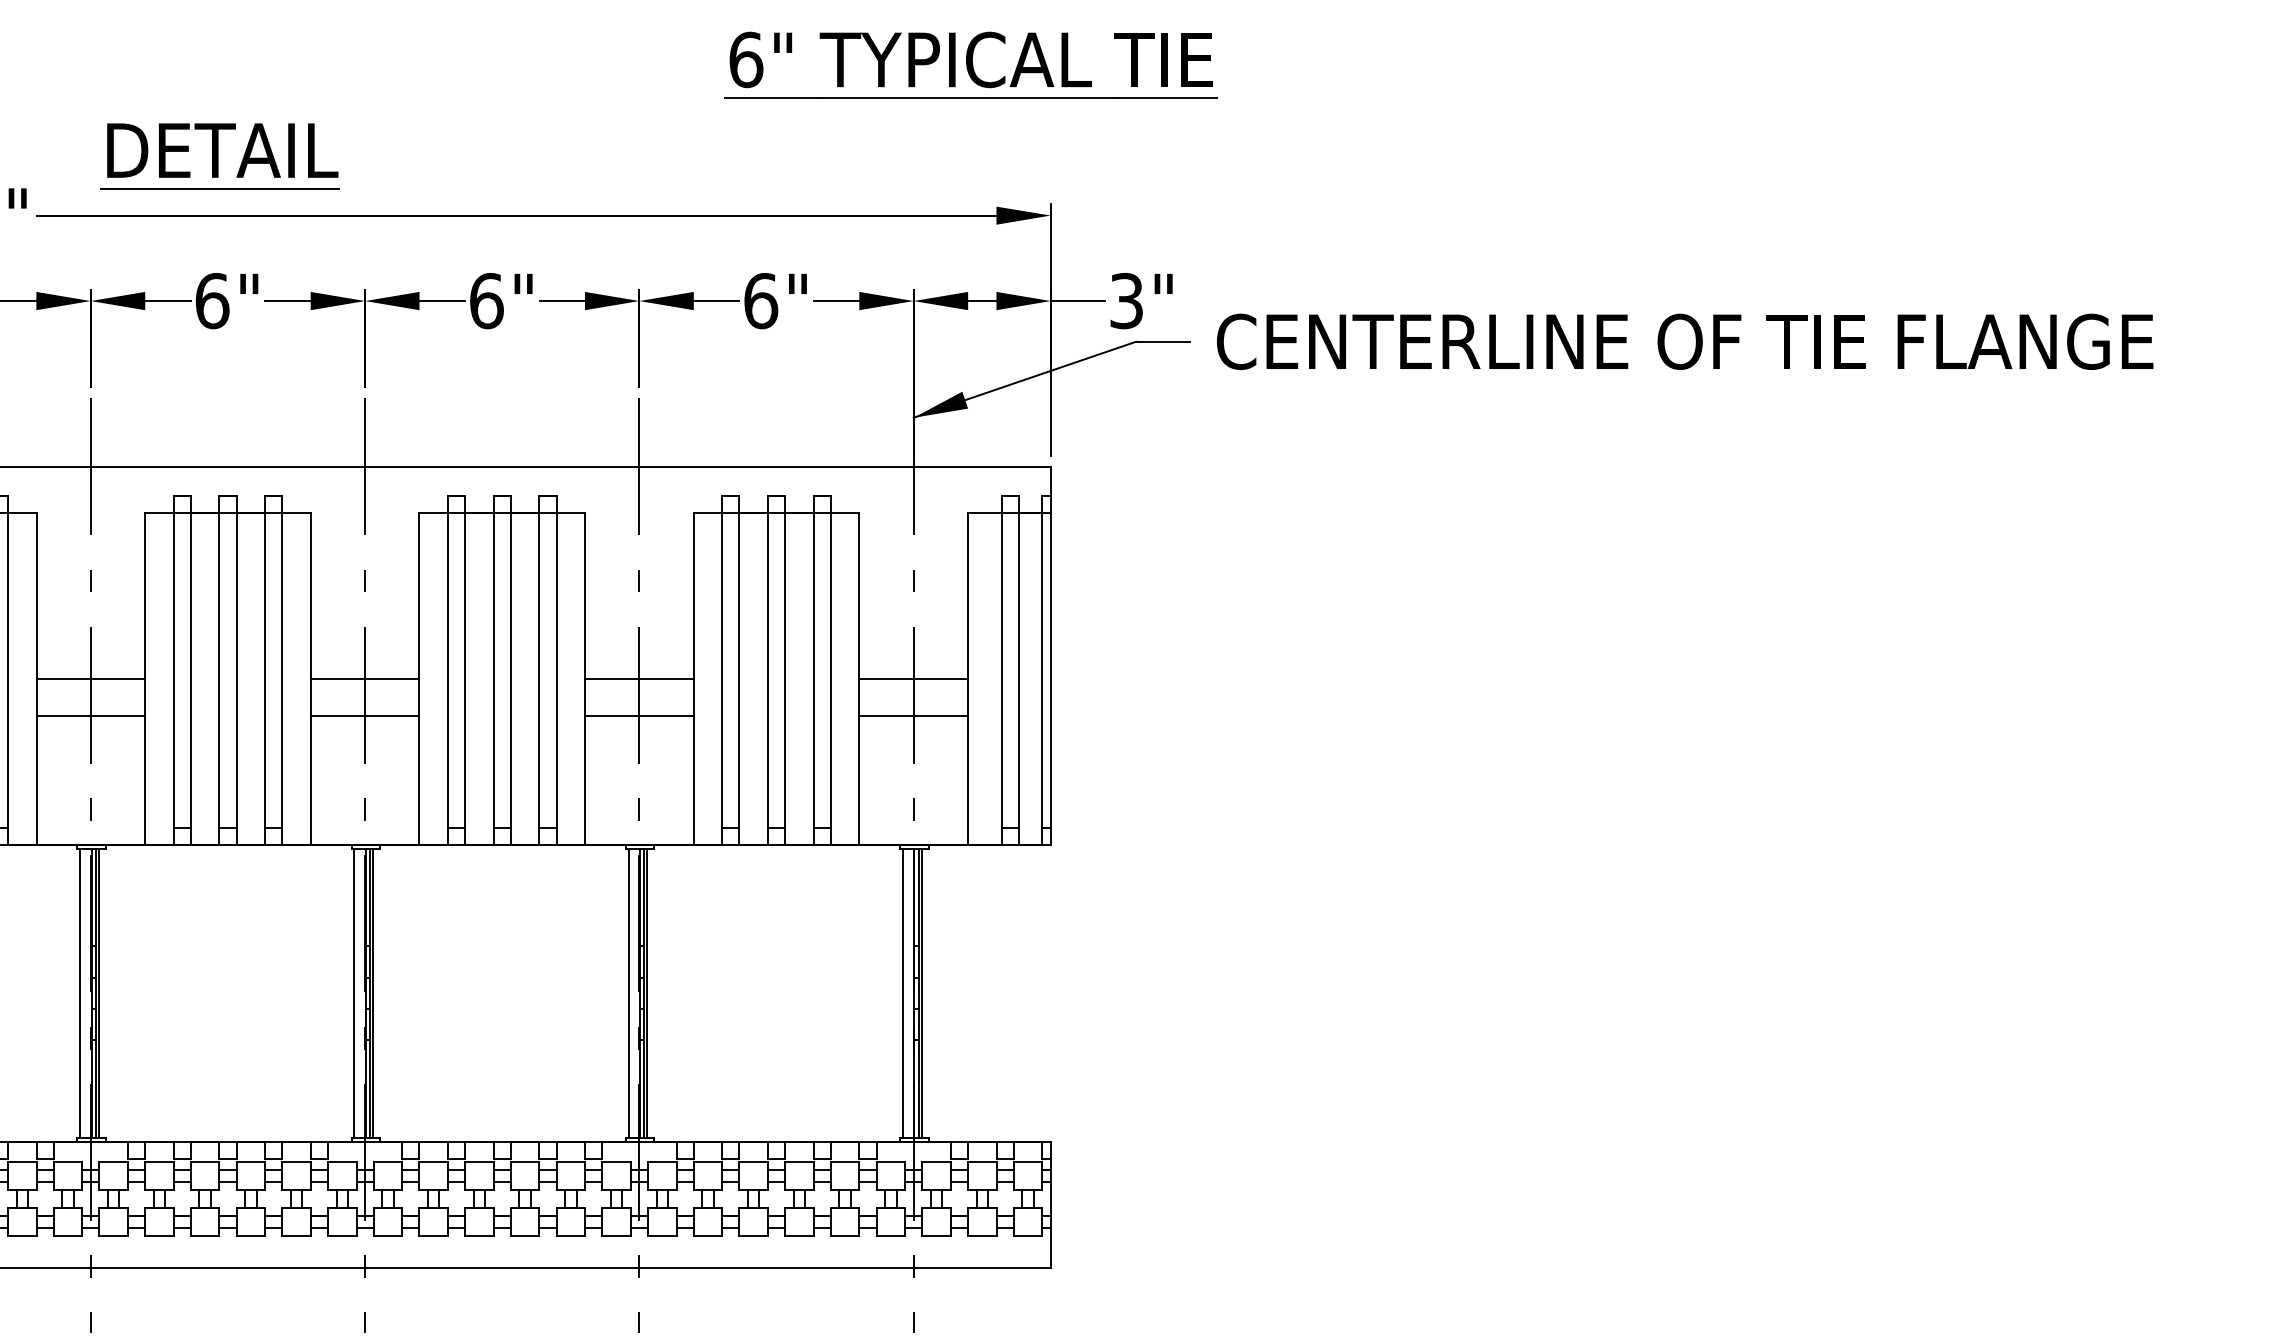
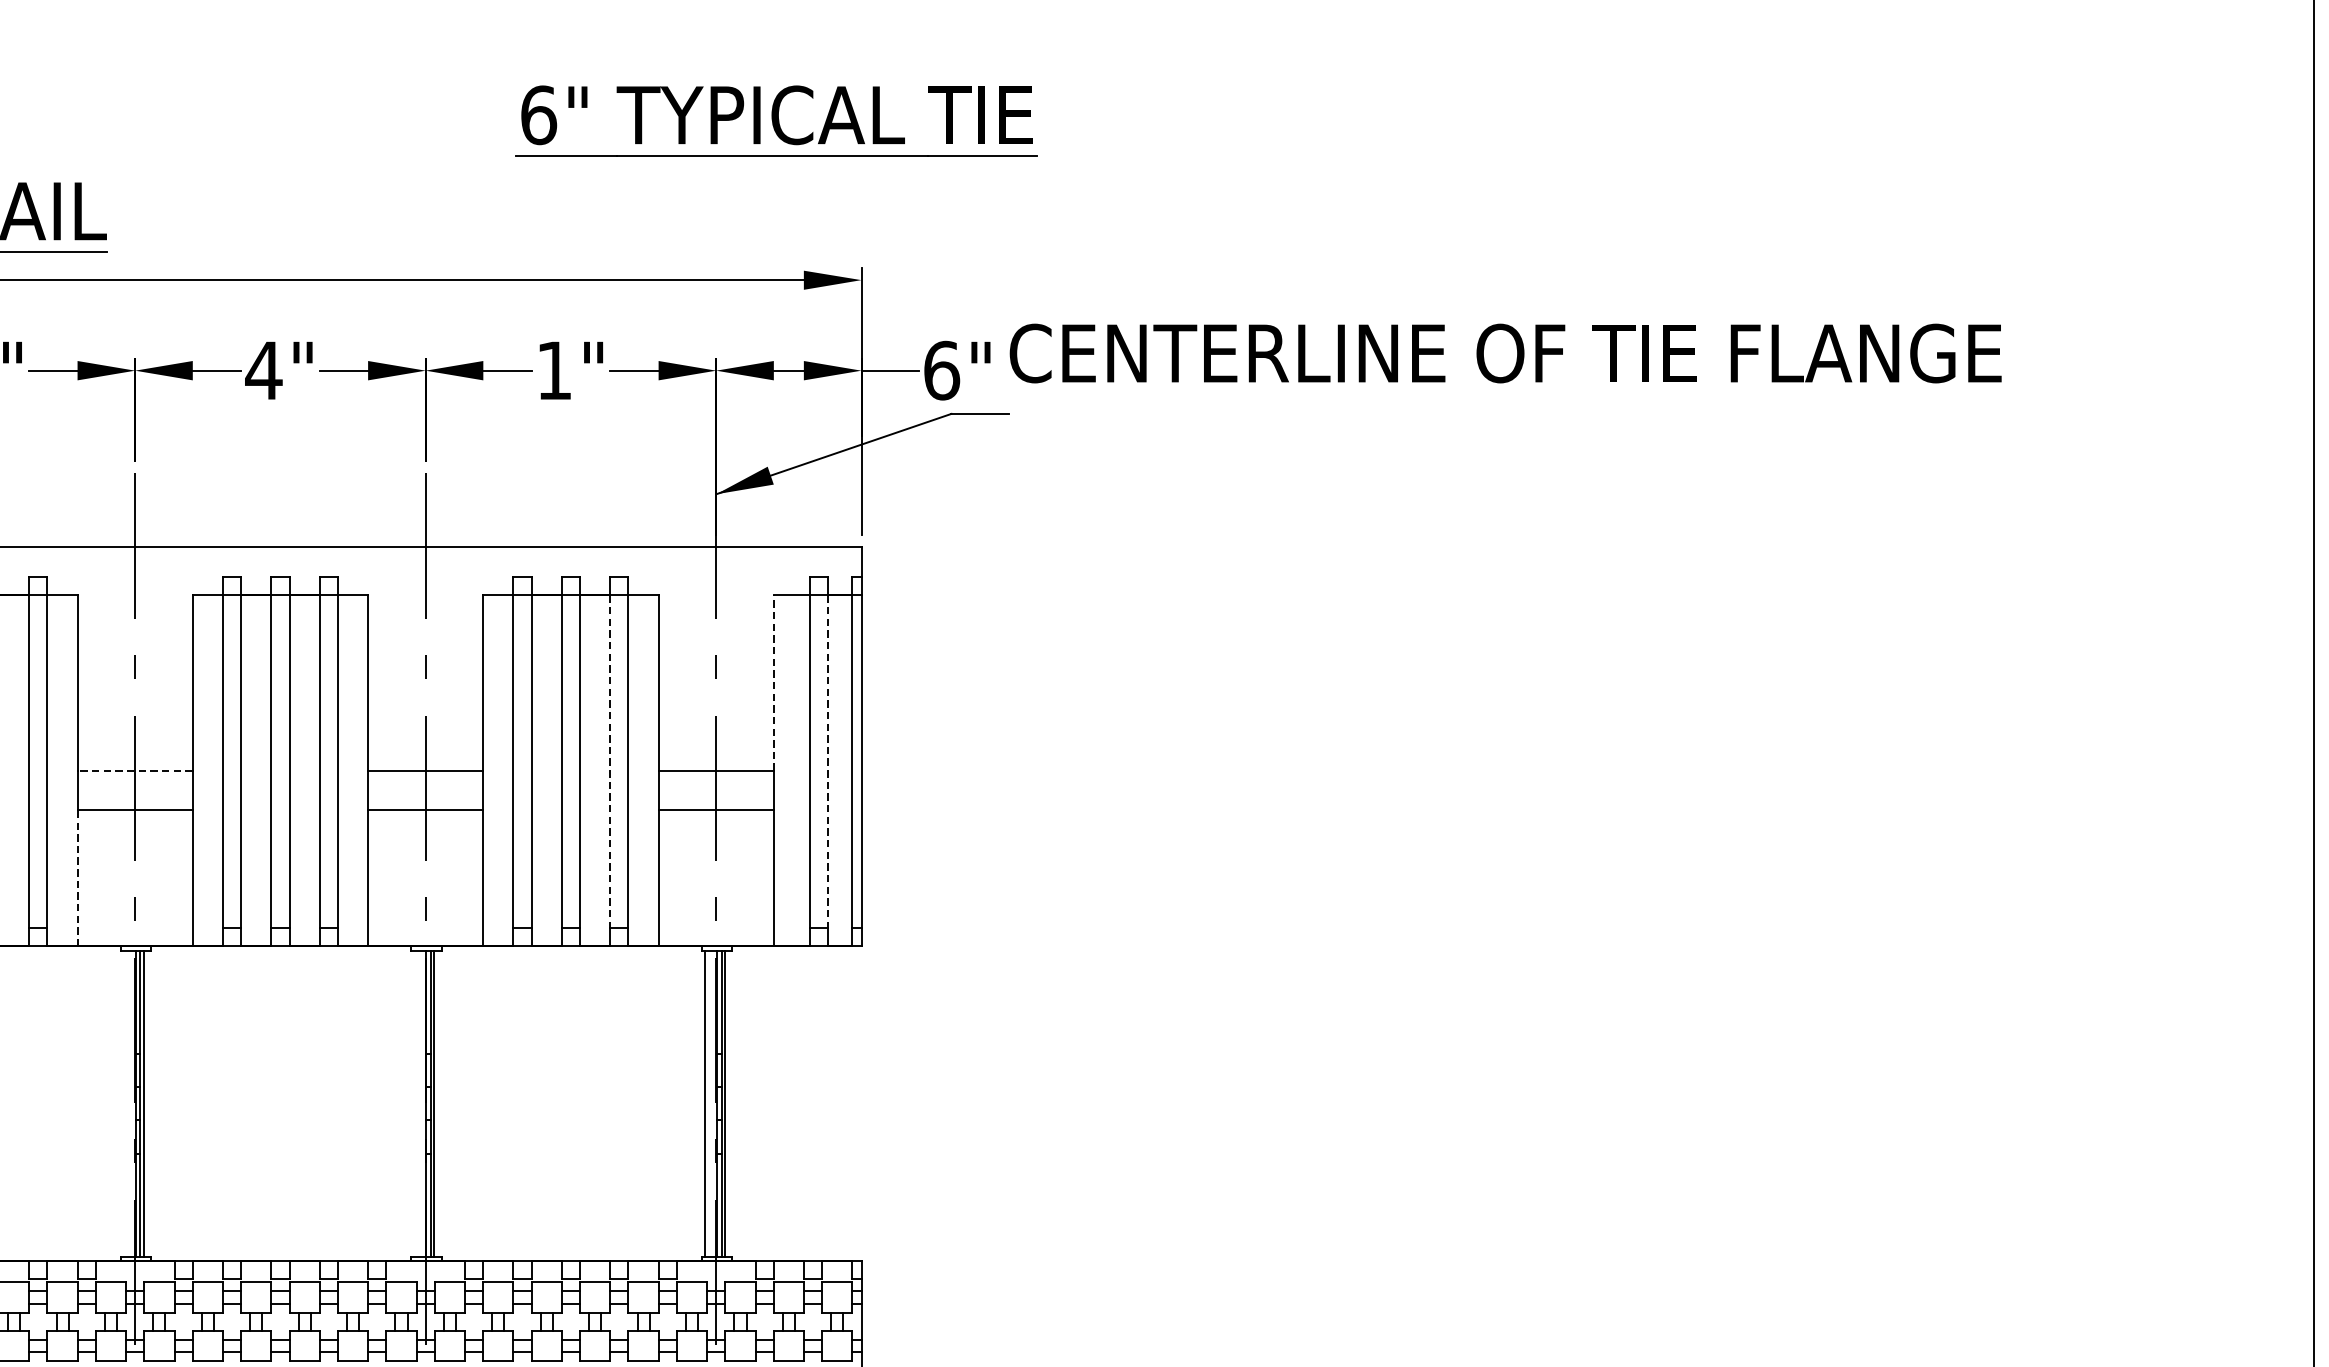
text: (486, 300) -> (263, 370), 6" -> 4"
text: (761, 300) -> (555, 370), 6" -> 1"
text: (1126, 300) -> (941, 370), 3" -> 6"
text: (1685, 341) -> (1506, 353), moved
line: (968, 596) -> (774, 683), solid -> dashed
line: (813, 670) -> (610, 761), solid -> dashed
line: (1019, 670) -> (828, 761), solid -> dashed
line: (364, 678) -> (134, 770), solid -> dashed
line: (310, 779) -> (77, 877), solid -> dashed
line: (354, 992) -> (123, 1102), removed
line: (628, 992) -> (414, 1102), removed

